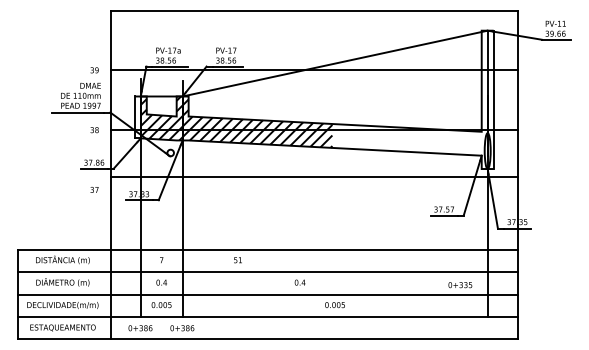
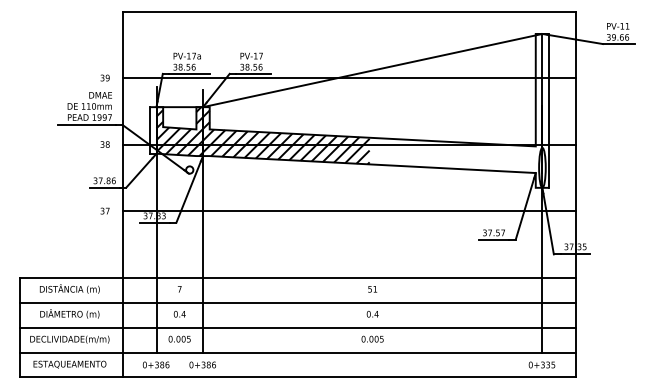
line: (314, 177) -> (349, 211), moved
text: (237, 260) -> (372, 289), moved
text: (299, 282) -> (372, 314), moved
text: (459, 284) -> (541, 364), moved

